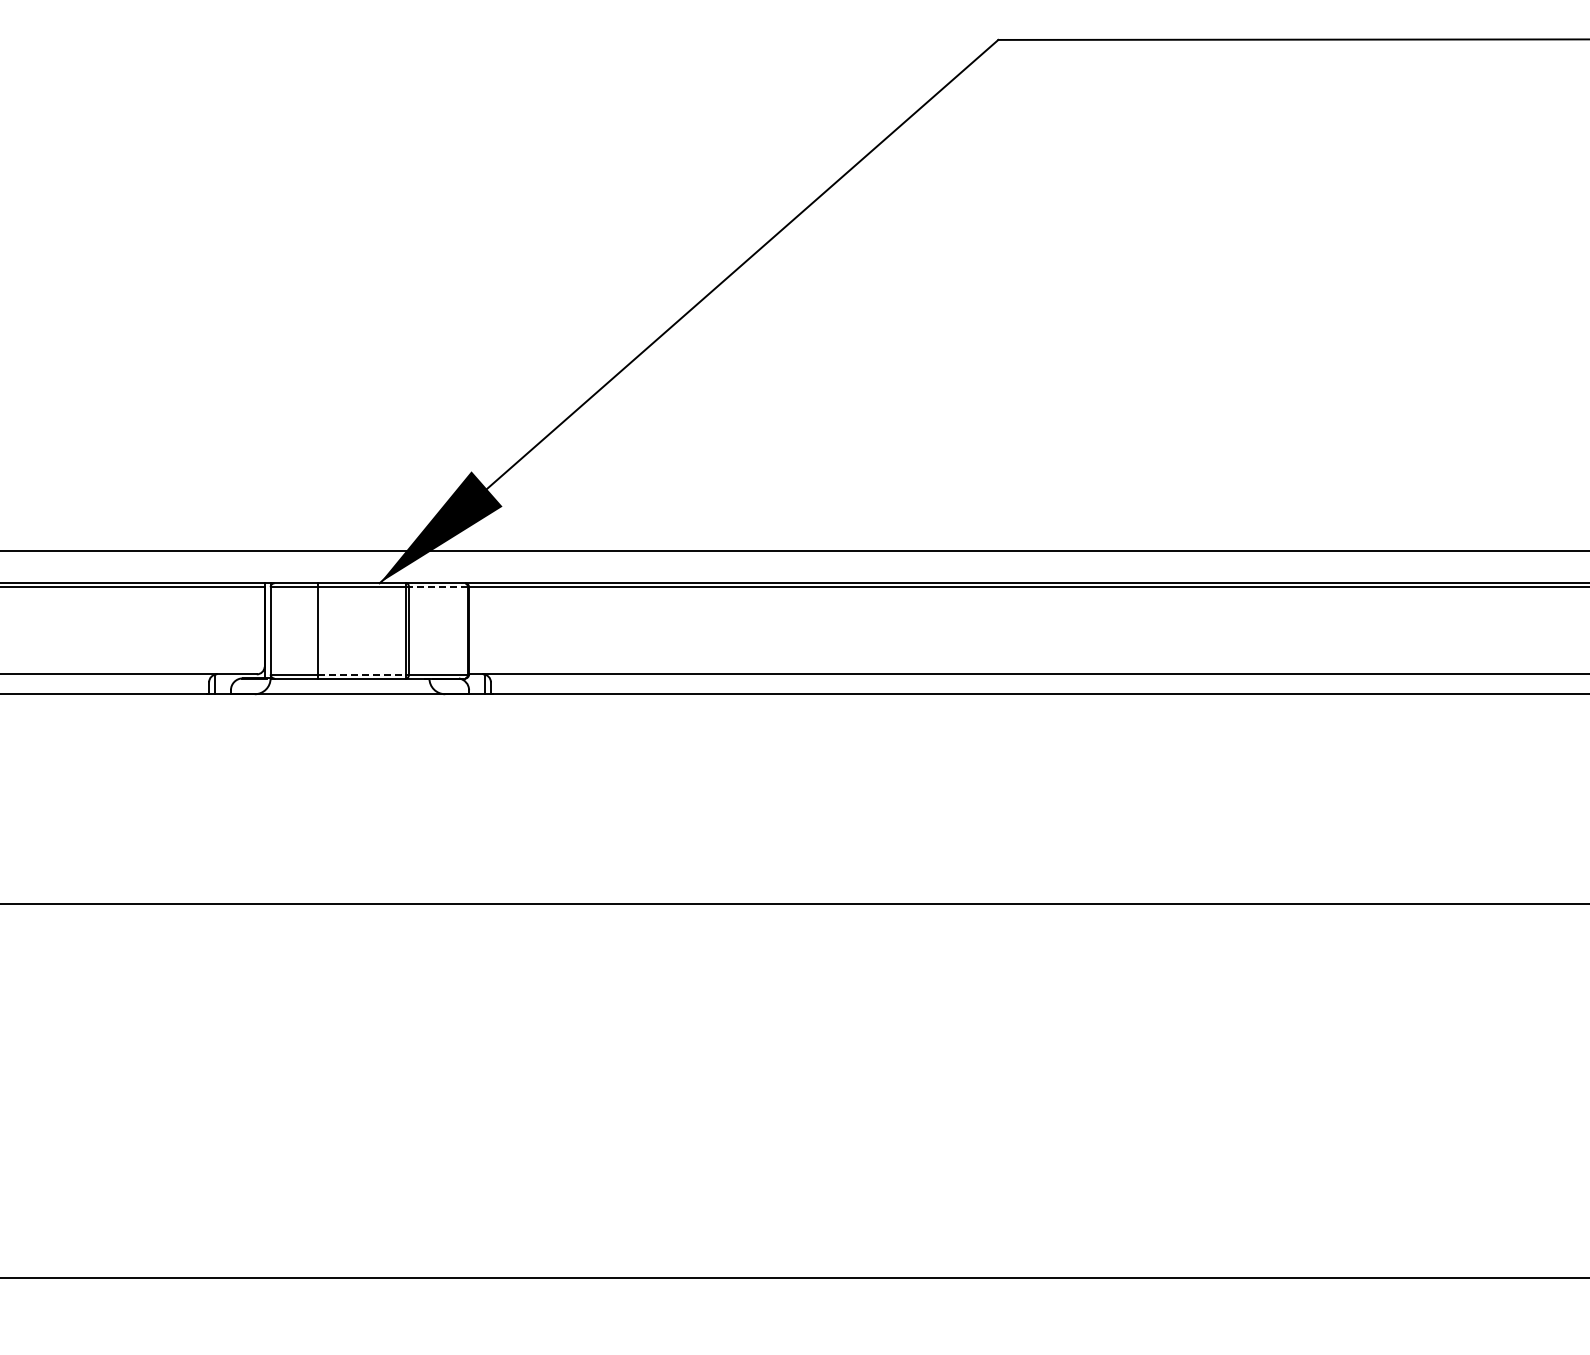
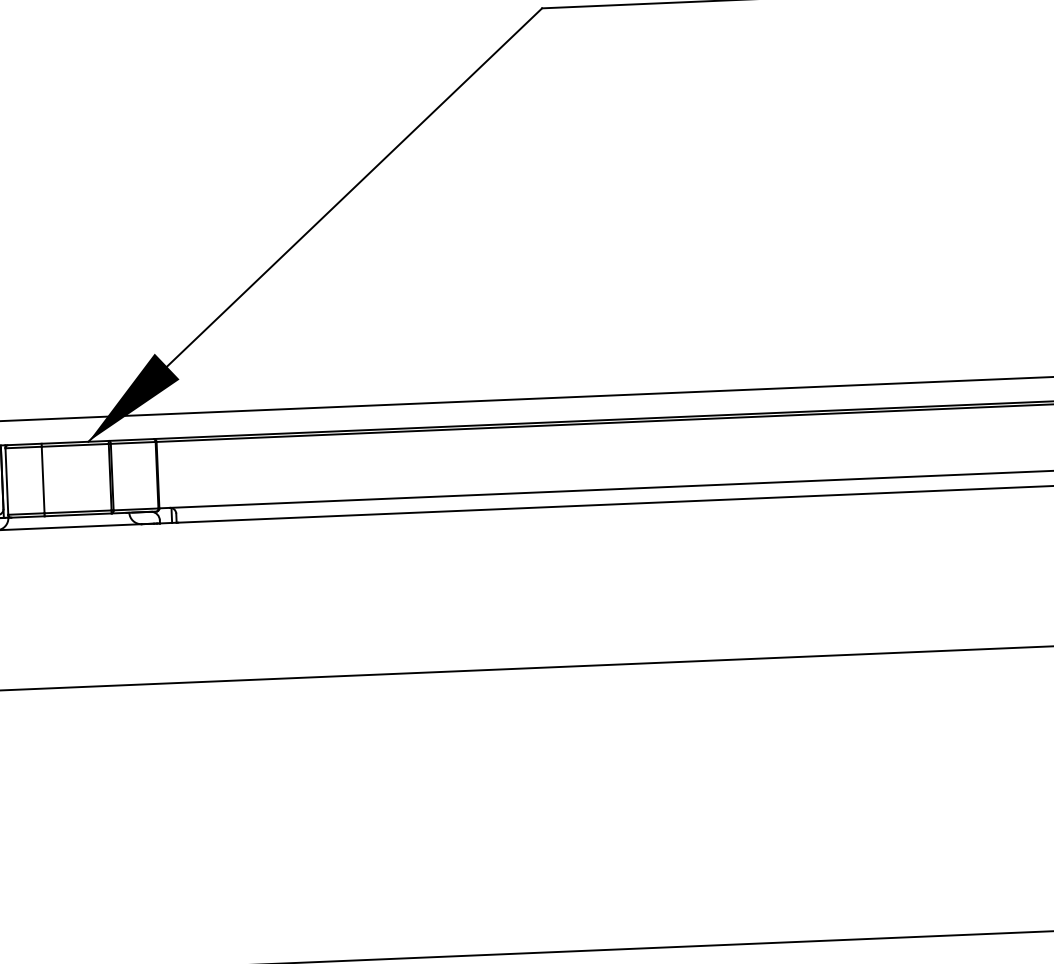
line: (437, 587) -> (132, 443), dashed -> solid
line: (362, 674) -> (78, 511), dashed -> solid

